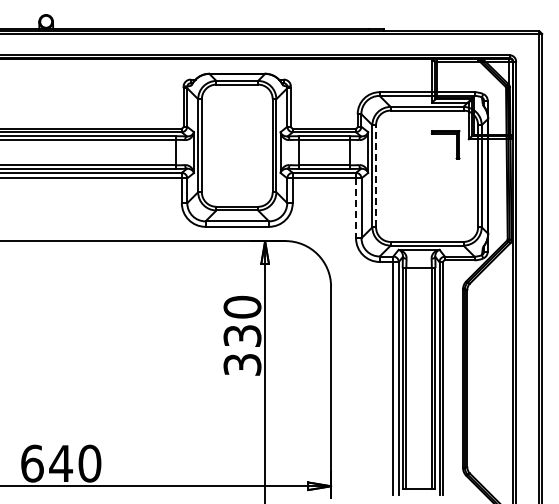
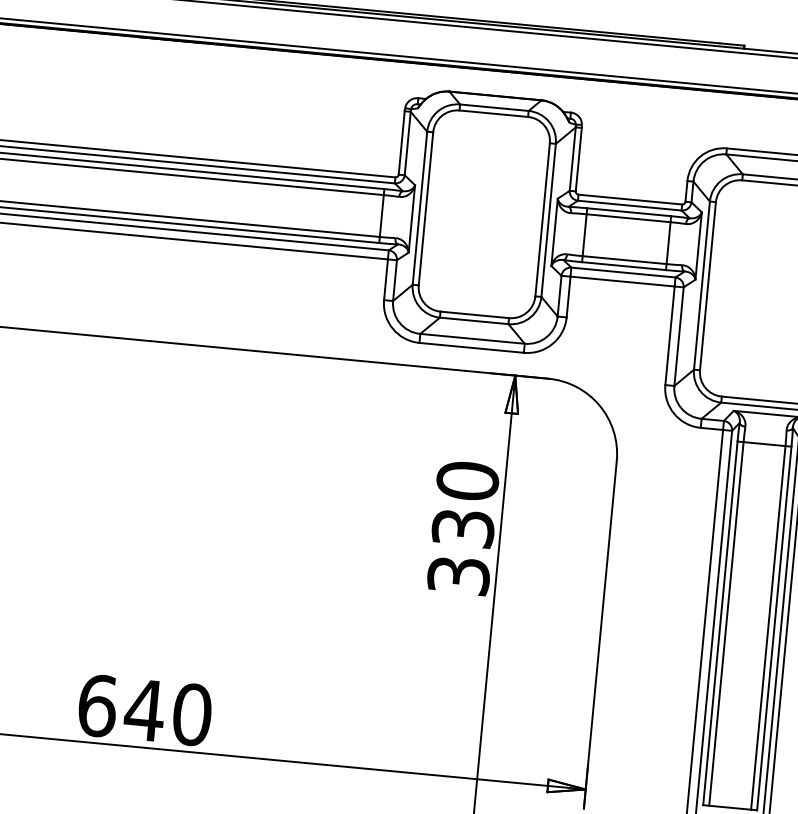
line: (376, 175) -> (708, 284), dashed -> solid
line: (356, 208) -> (670, 336), dashed -> solid

